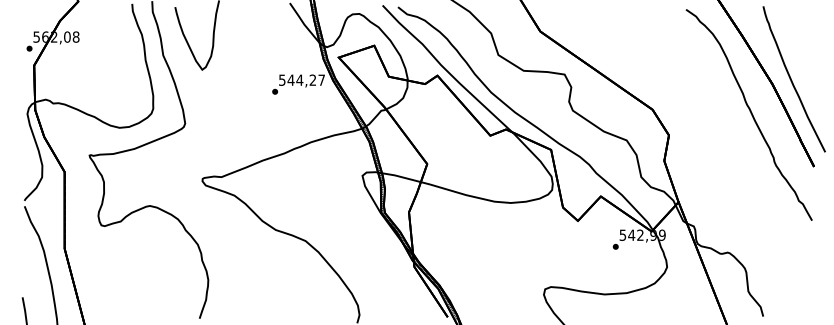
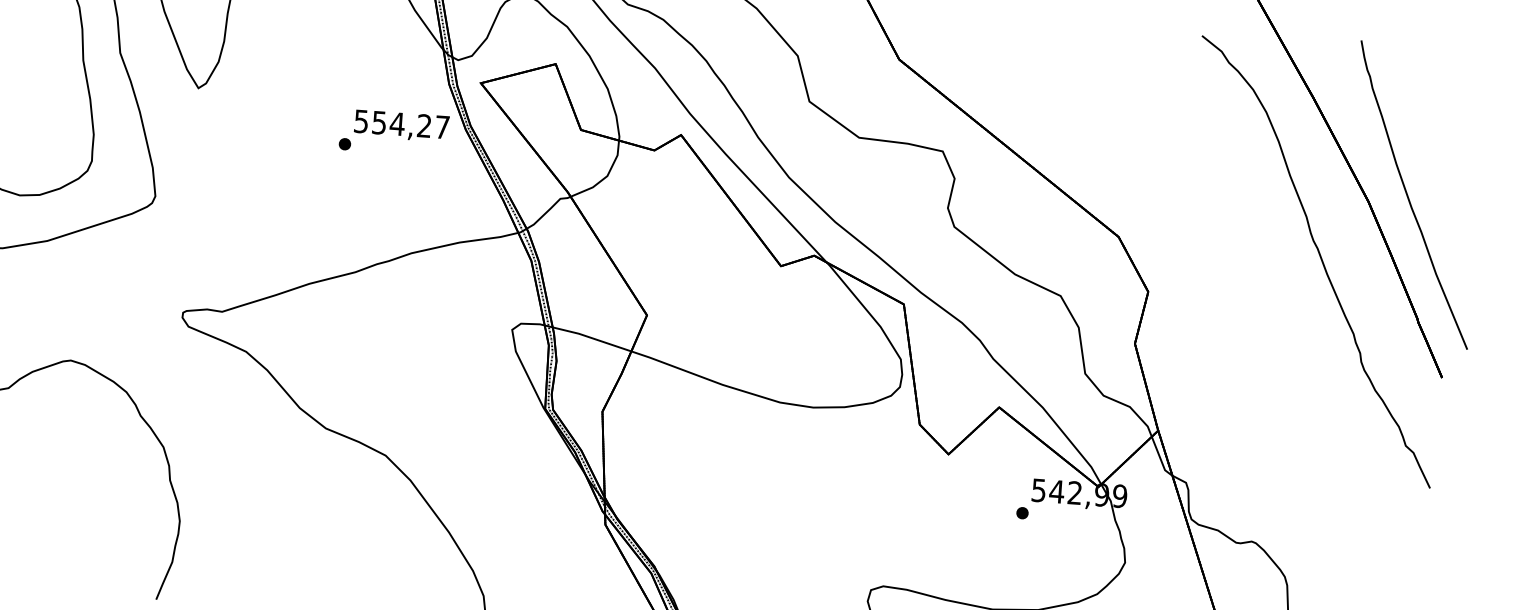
text: (290, 79) -> (378, 121), 544,27 -> 554,27

